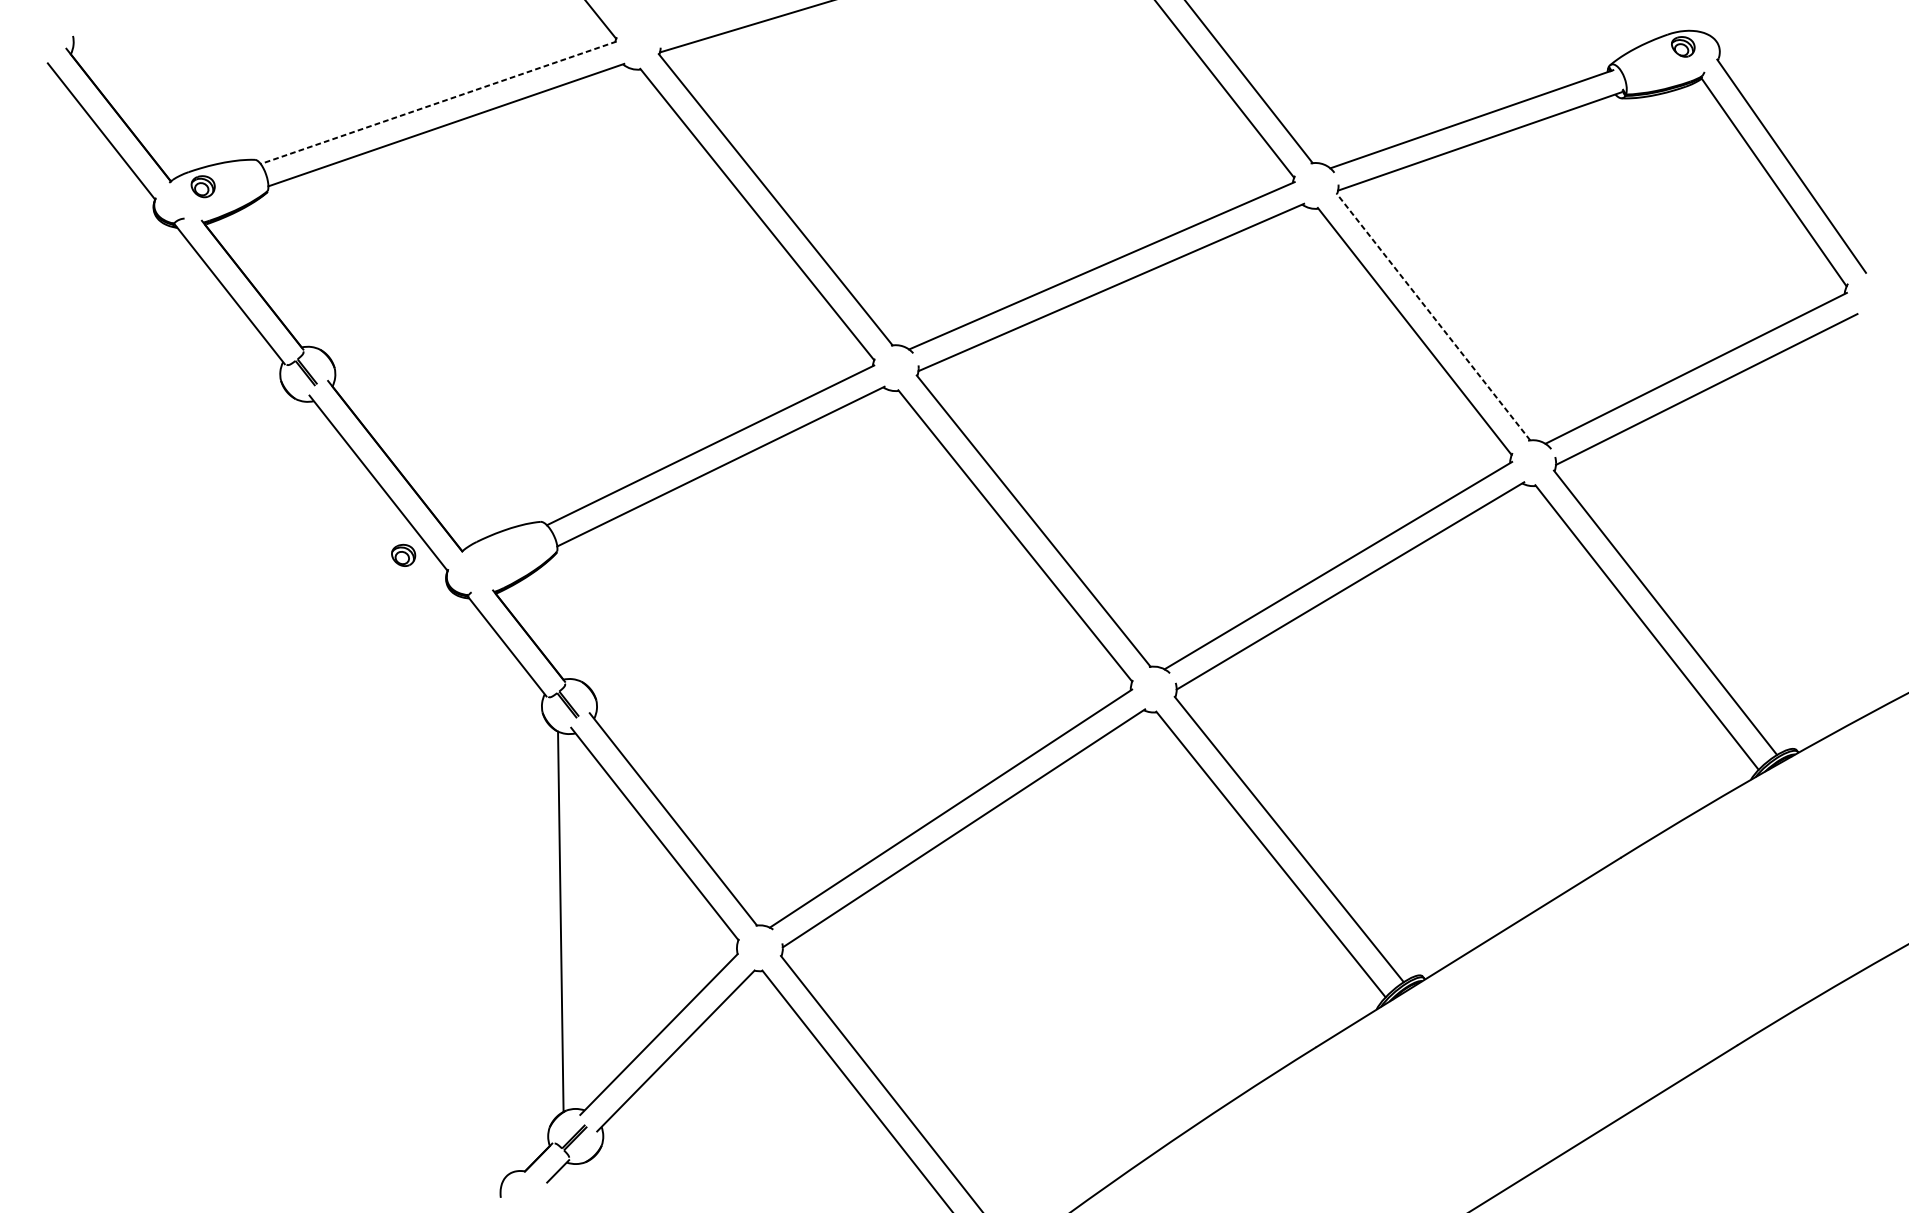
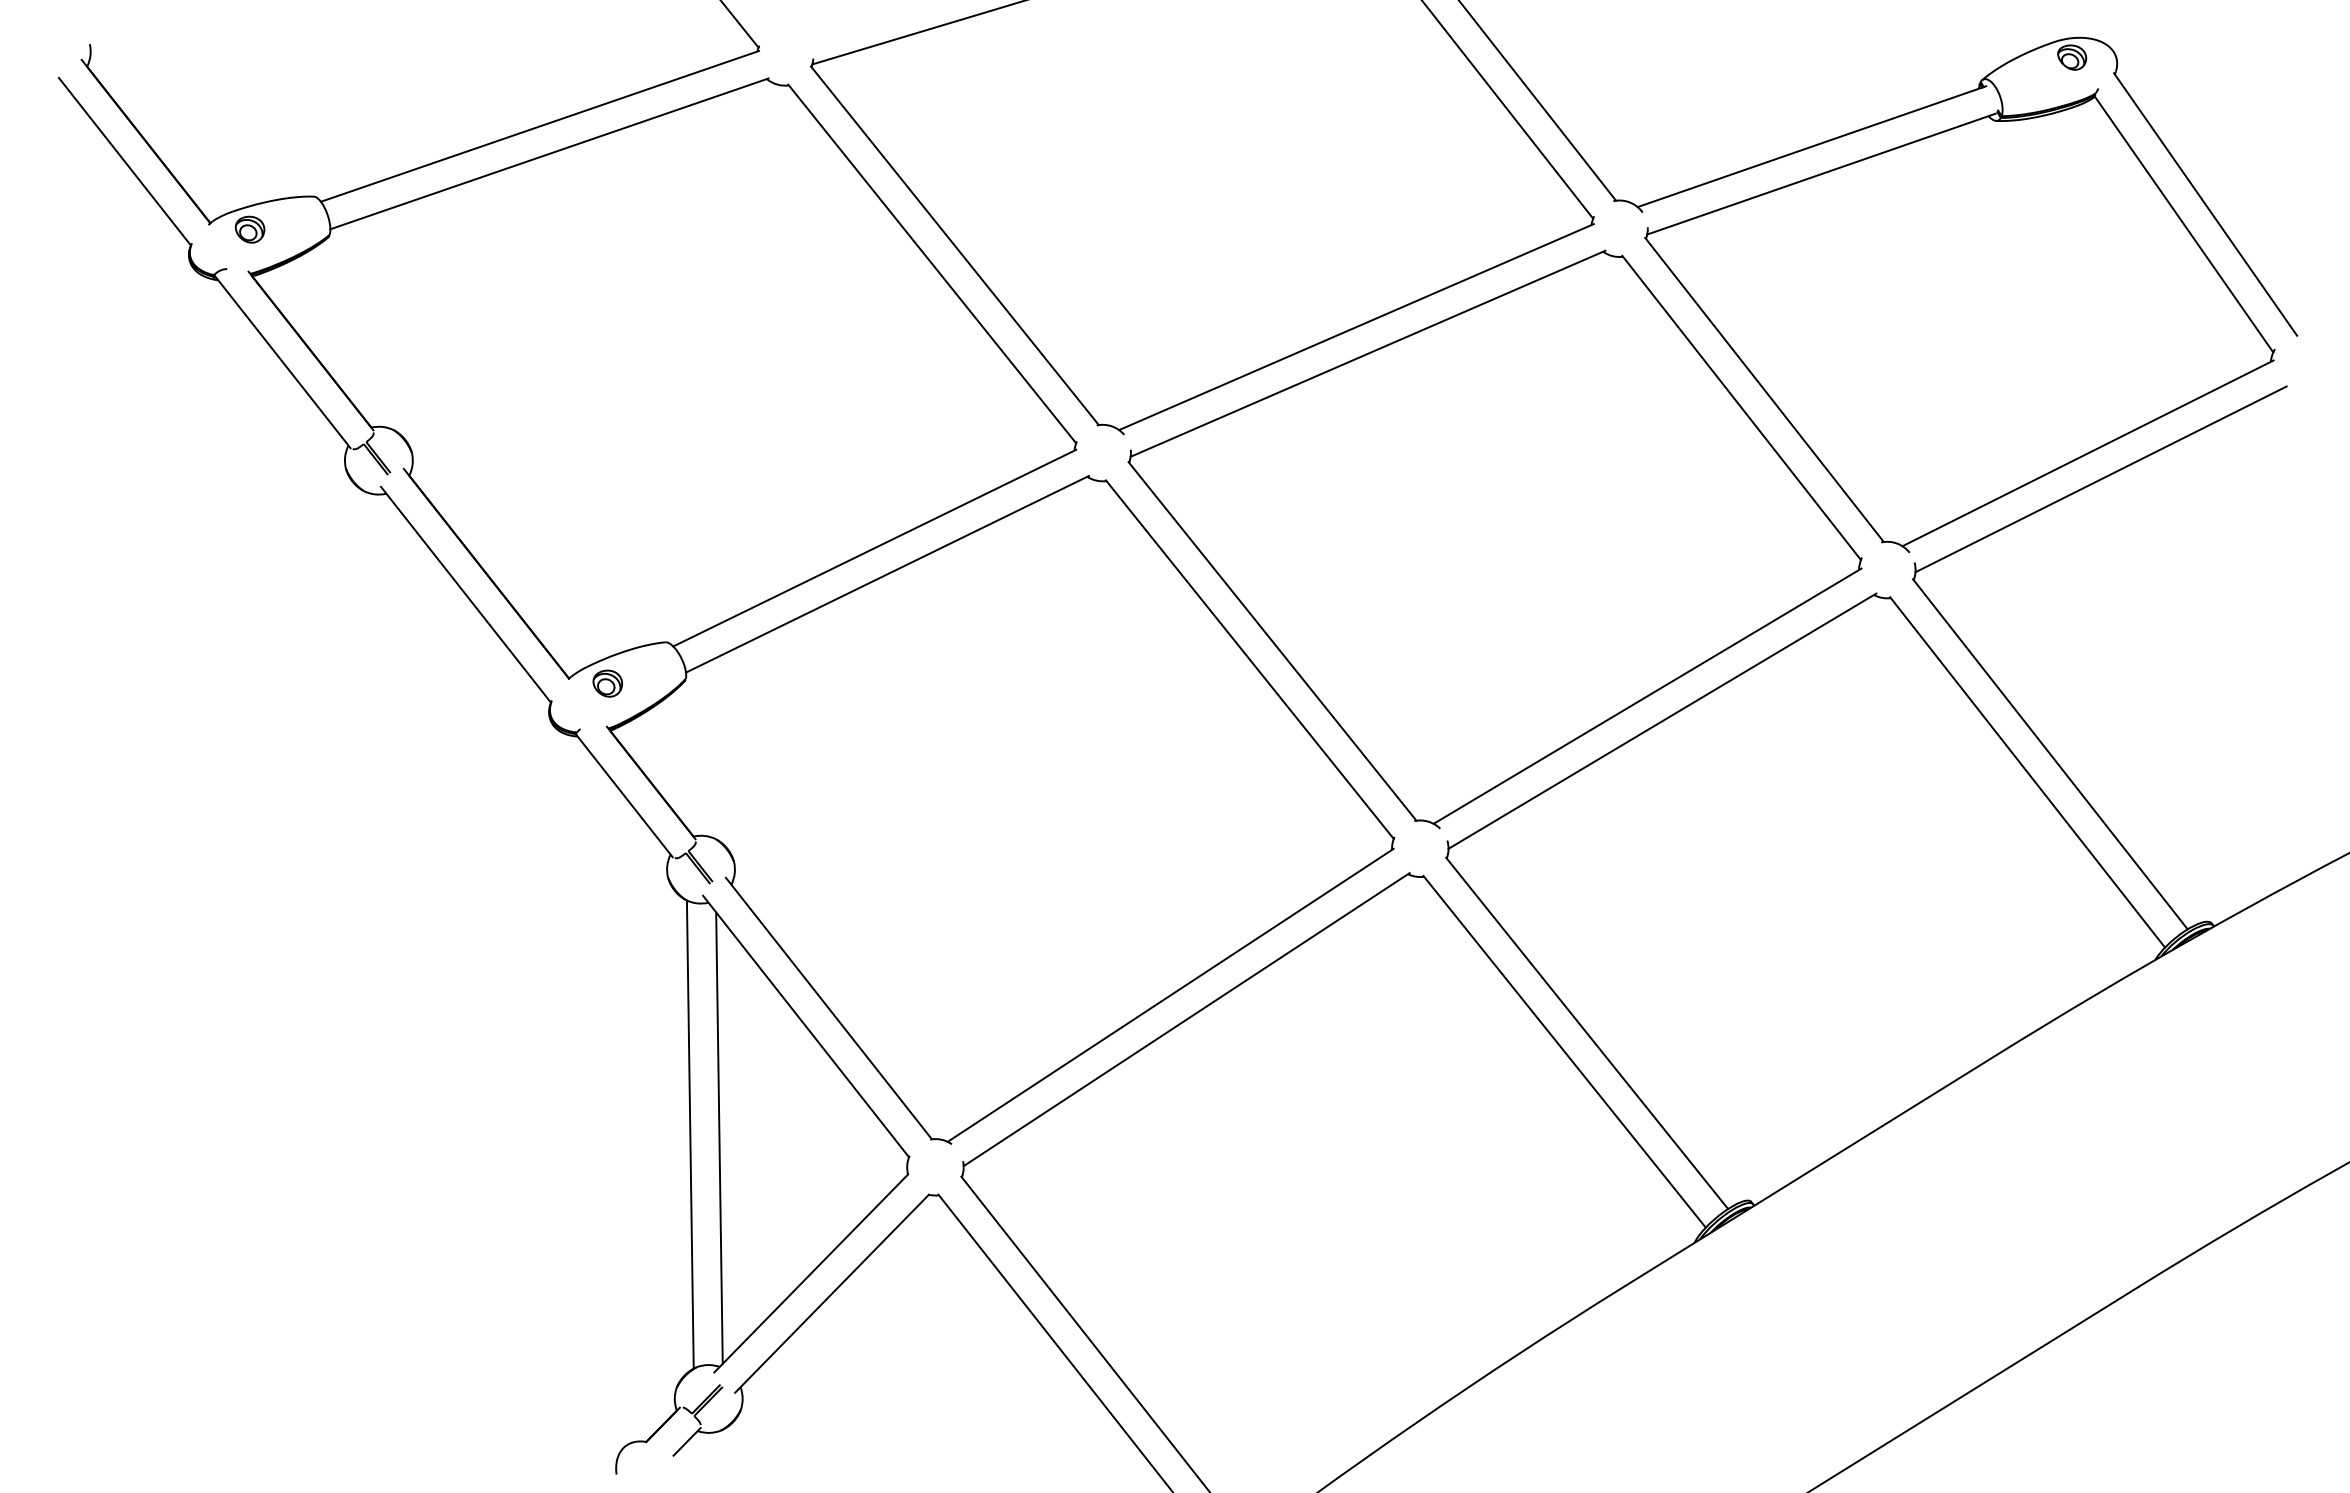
line: (438, 102) -> (539, 126), dashed -> solid
line: (1433, 316) -> (1764, 389), dashed -> solid
part: (403, 555) -> (607, 683), moved
line: (584, 924) -> (719, 1137), added

